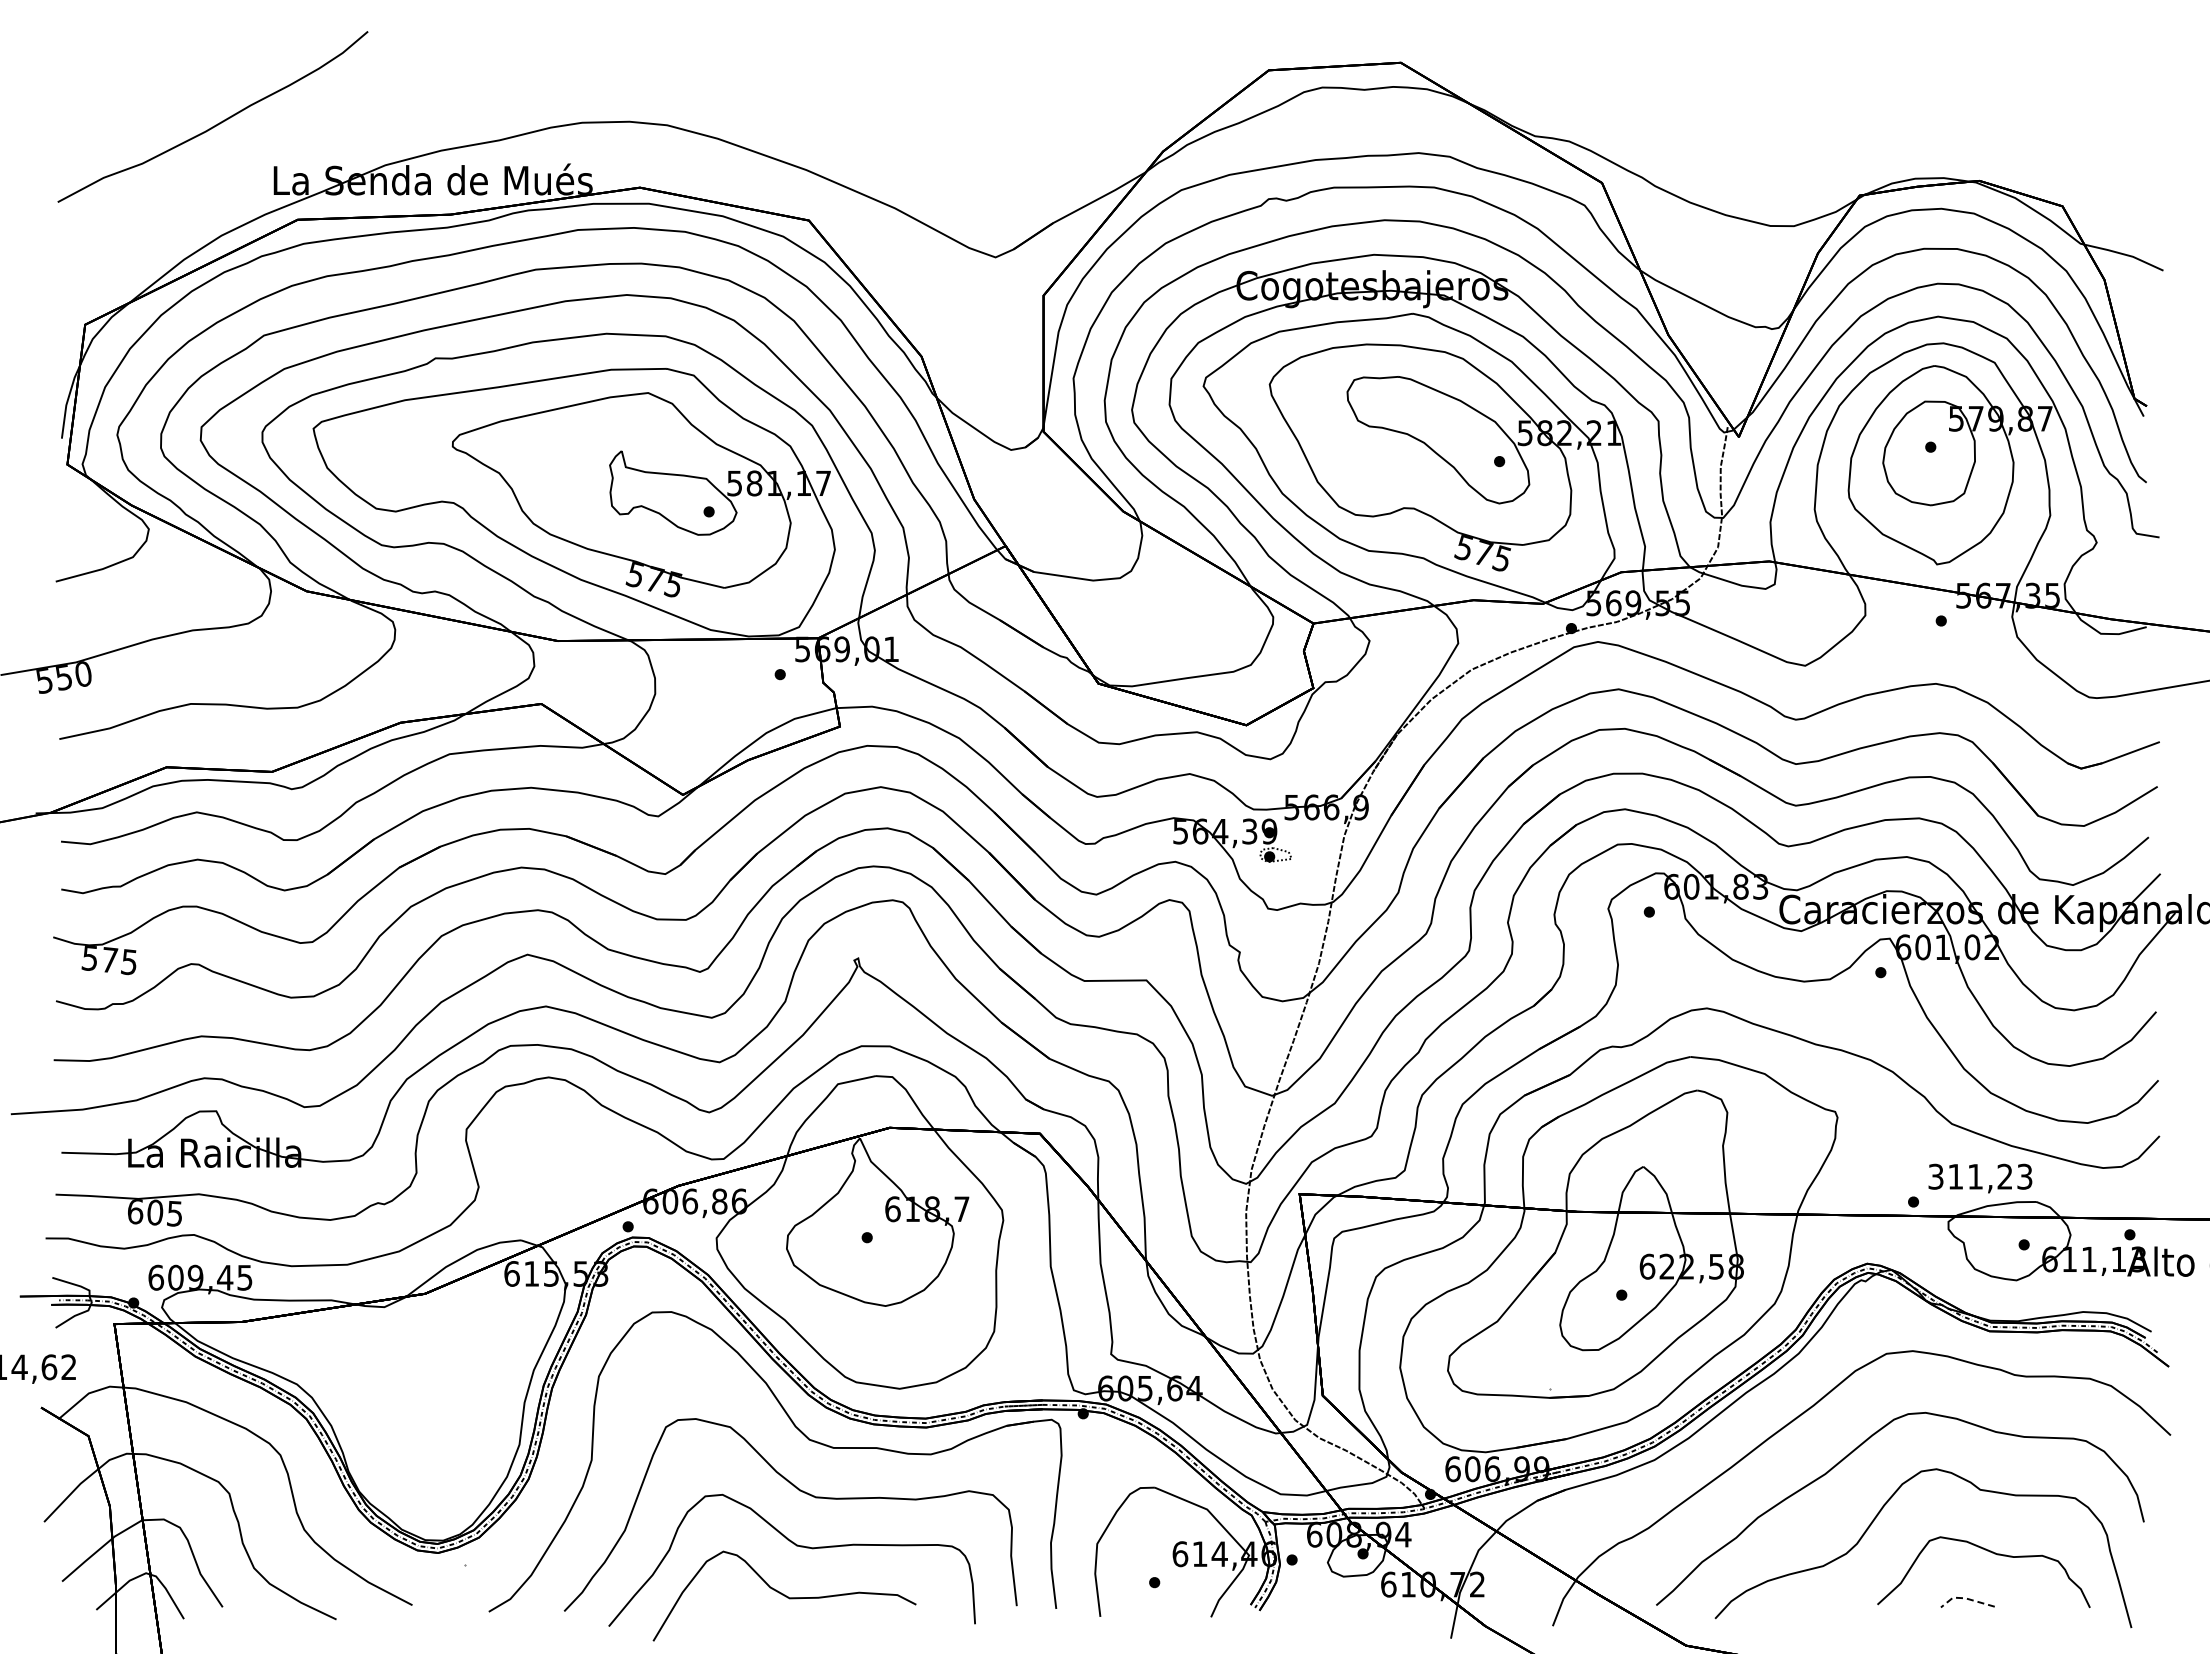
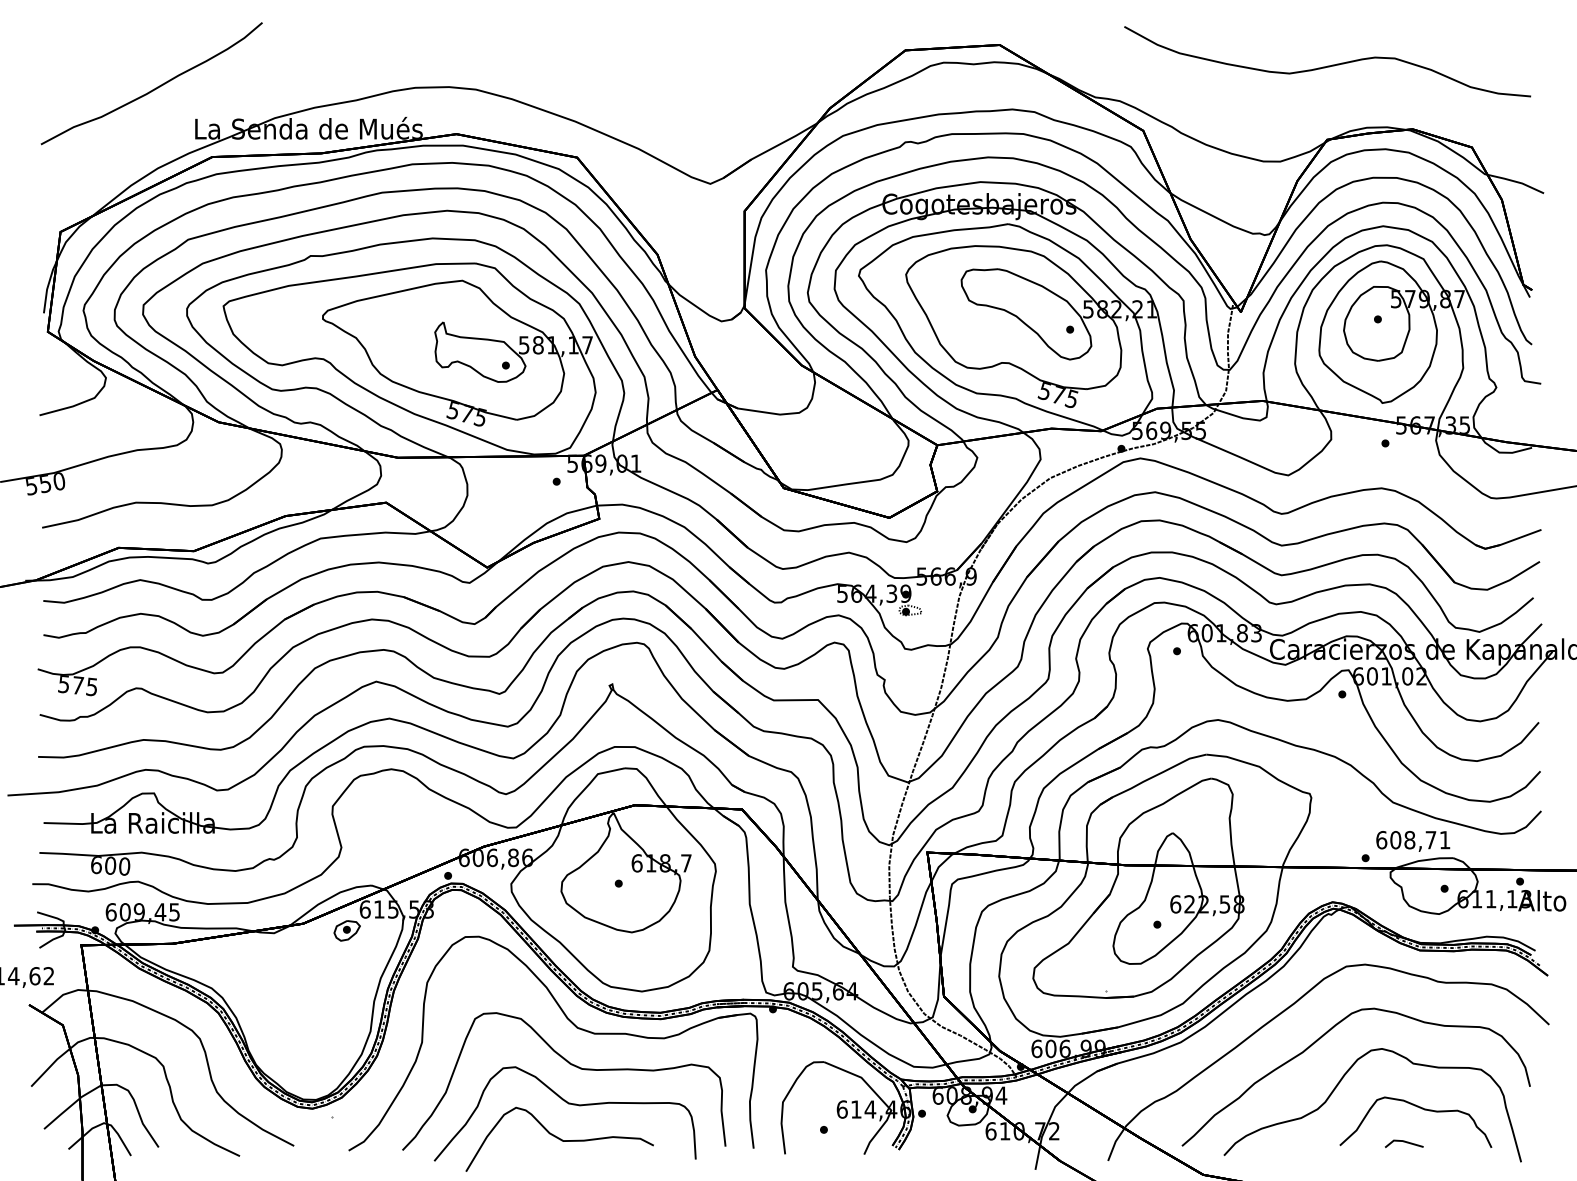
curve: (1862, 91) -> (1329, 65), added
text: (1980, 1176) -> (1413, 839), 311,23 -> 608,71
text: (174, 1213) -> (124, 866), 605 -> 600
part: (486, 1303) -> (347, 930), added
line: (1965, 1598) -> (1402, 1141), dashed -> solid

